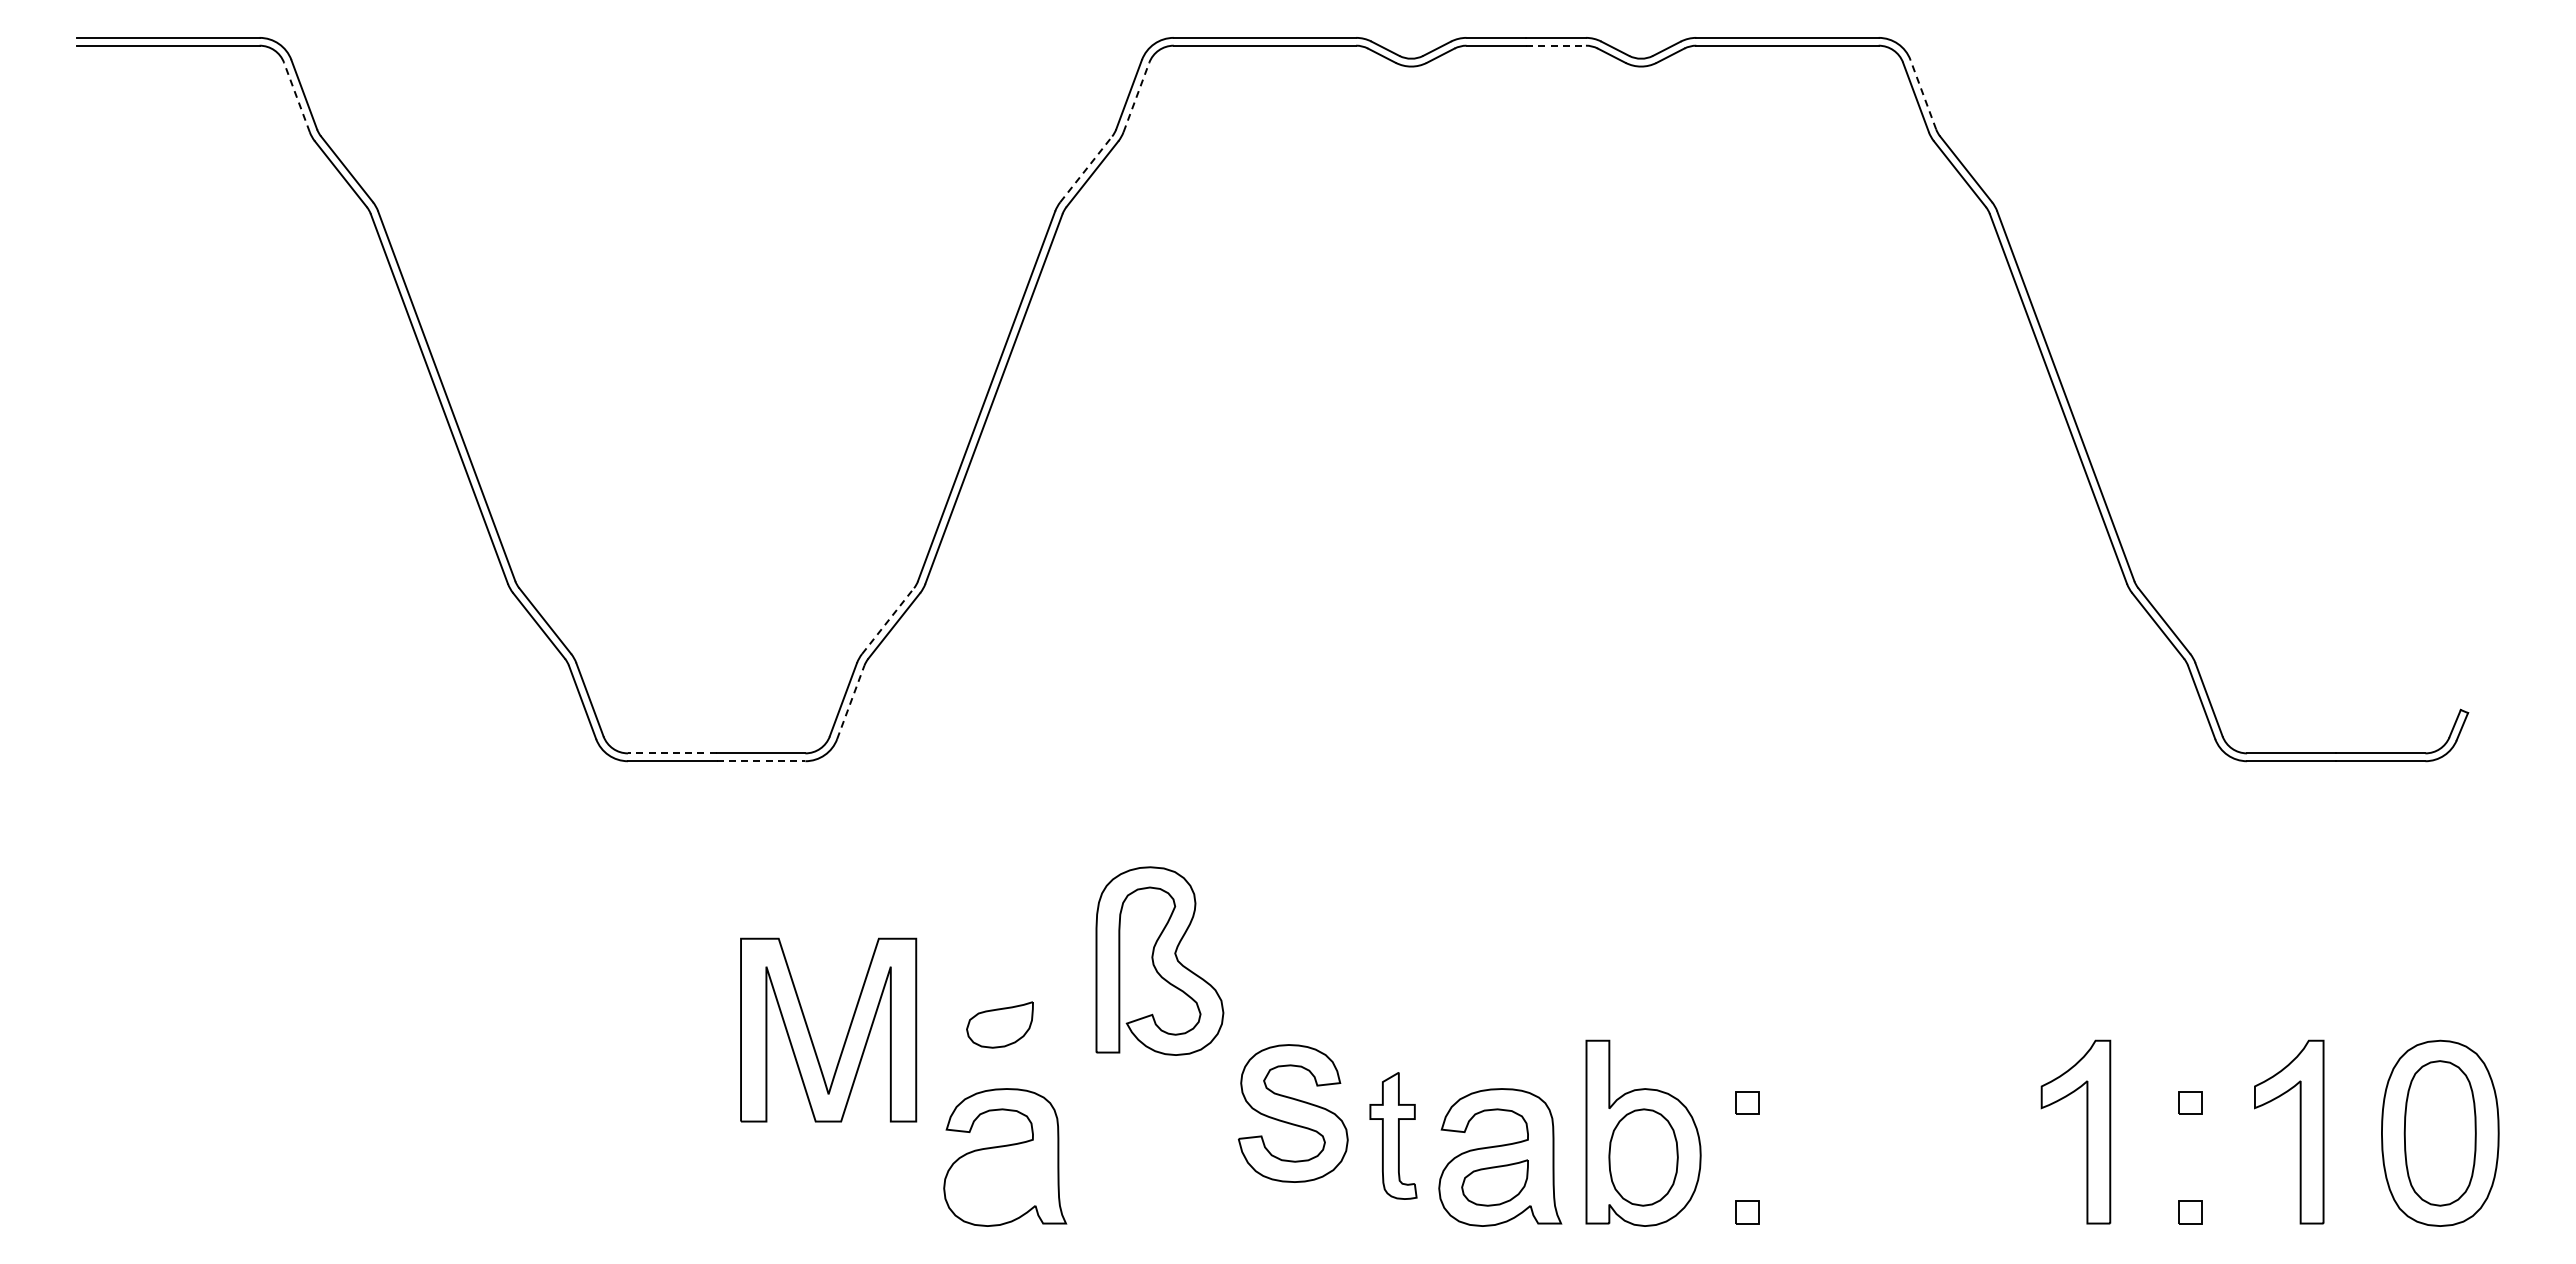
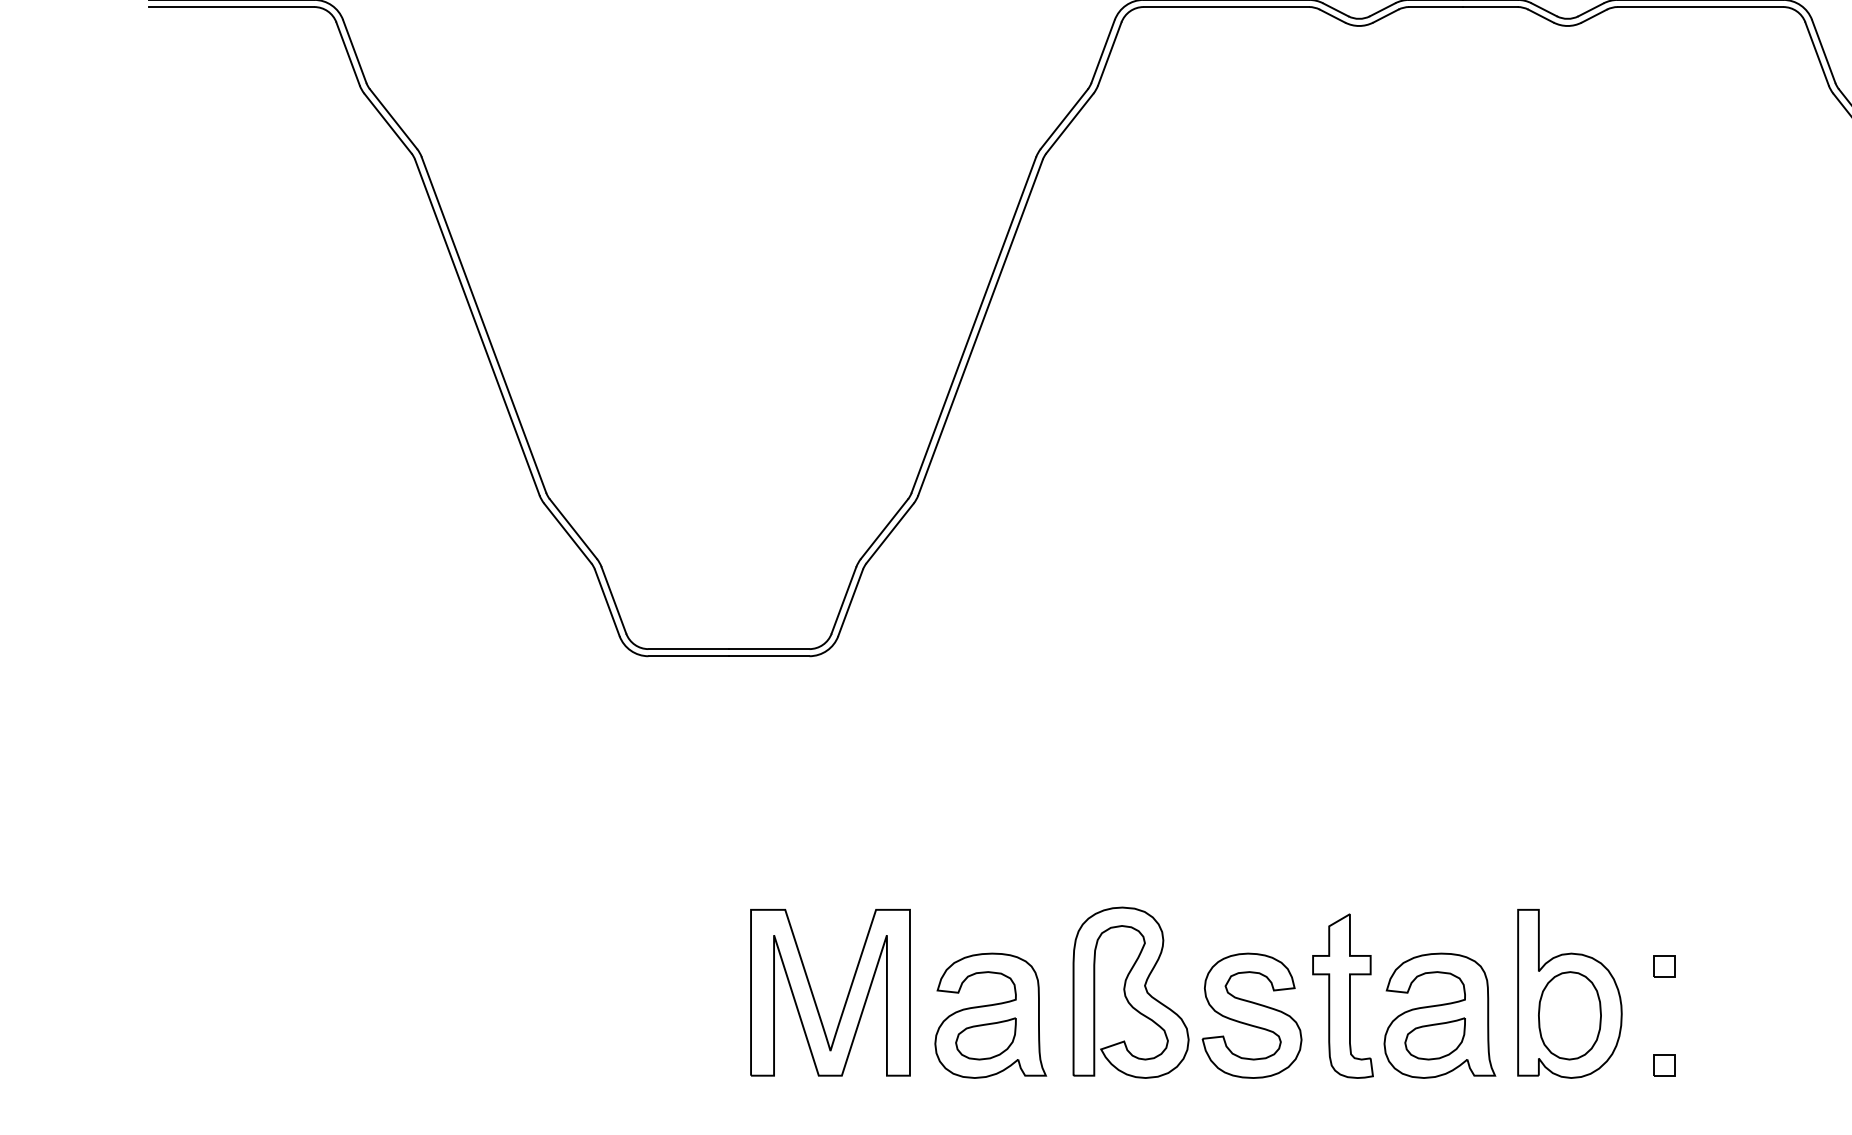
line: (1556, 45) -> (1490, 6), dashed -> solid
line: (1923, 94) -> (1823, 51), dashed -> solid
line: (296, 97) -> (347, 54), dashed -> solid
line: (1136, 97) -> (1109, 54), dashed -> solid
line: (1086, 169) -> (1064, 119), dashed -> solid
line: (888, 621) -> (884, 529), dashed -> solid
line: (850, 702) -> (850, 602), dashed -> solid
line: (671, 753) -> (687, 649), dashed -> solid
line: (761, 761) -> (769, 656), dashed -> solid
part: (1159, 960) -> (1130, 992), moved
part: (999, 1024) -> (985, 1038), moved
part: (811, 1036) -> (814, 998), moved
part: (1292, 1113) -> (1251, 1015), moved
part: (1393, 1135) -> (1343, 995), size x1.43

